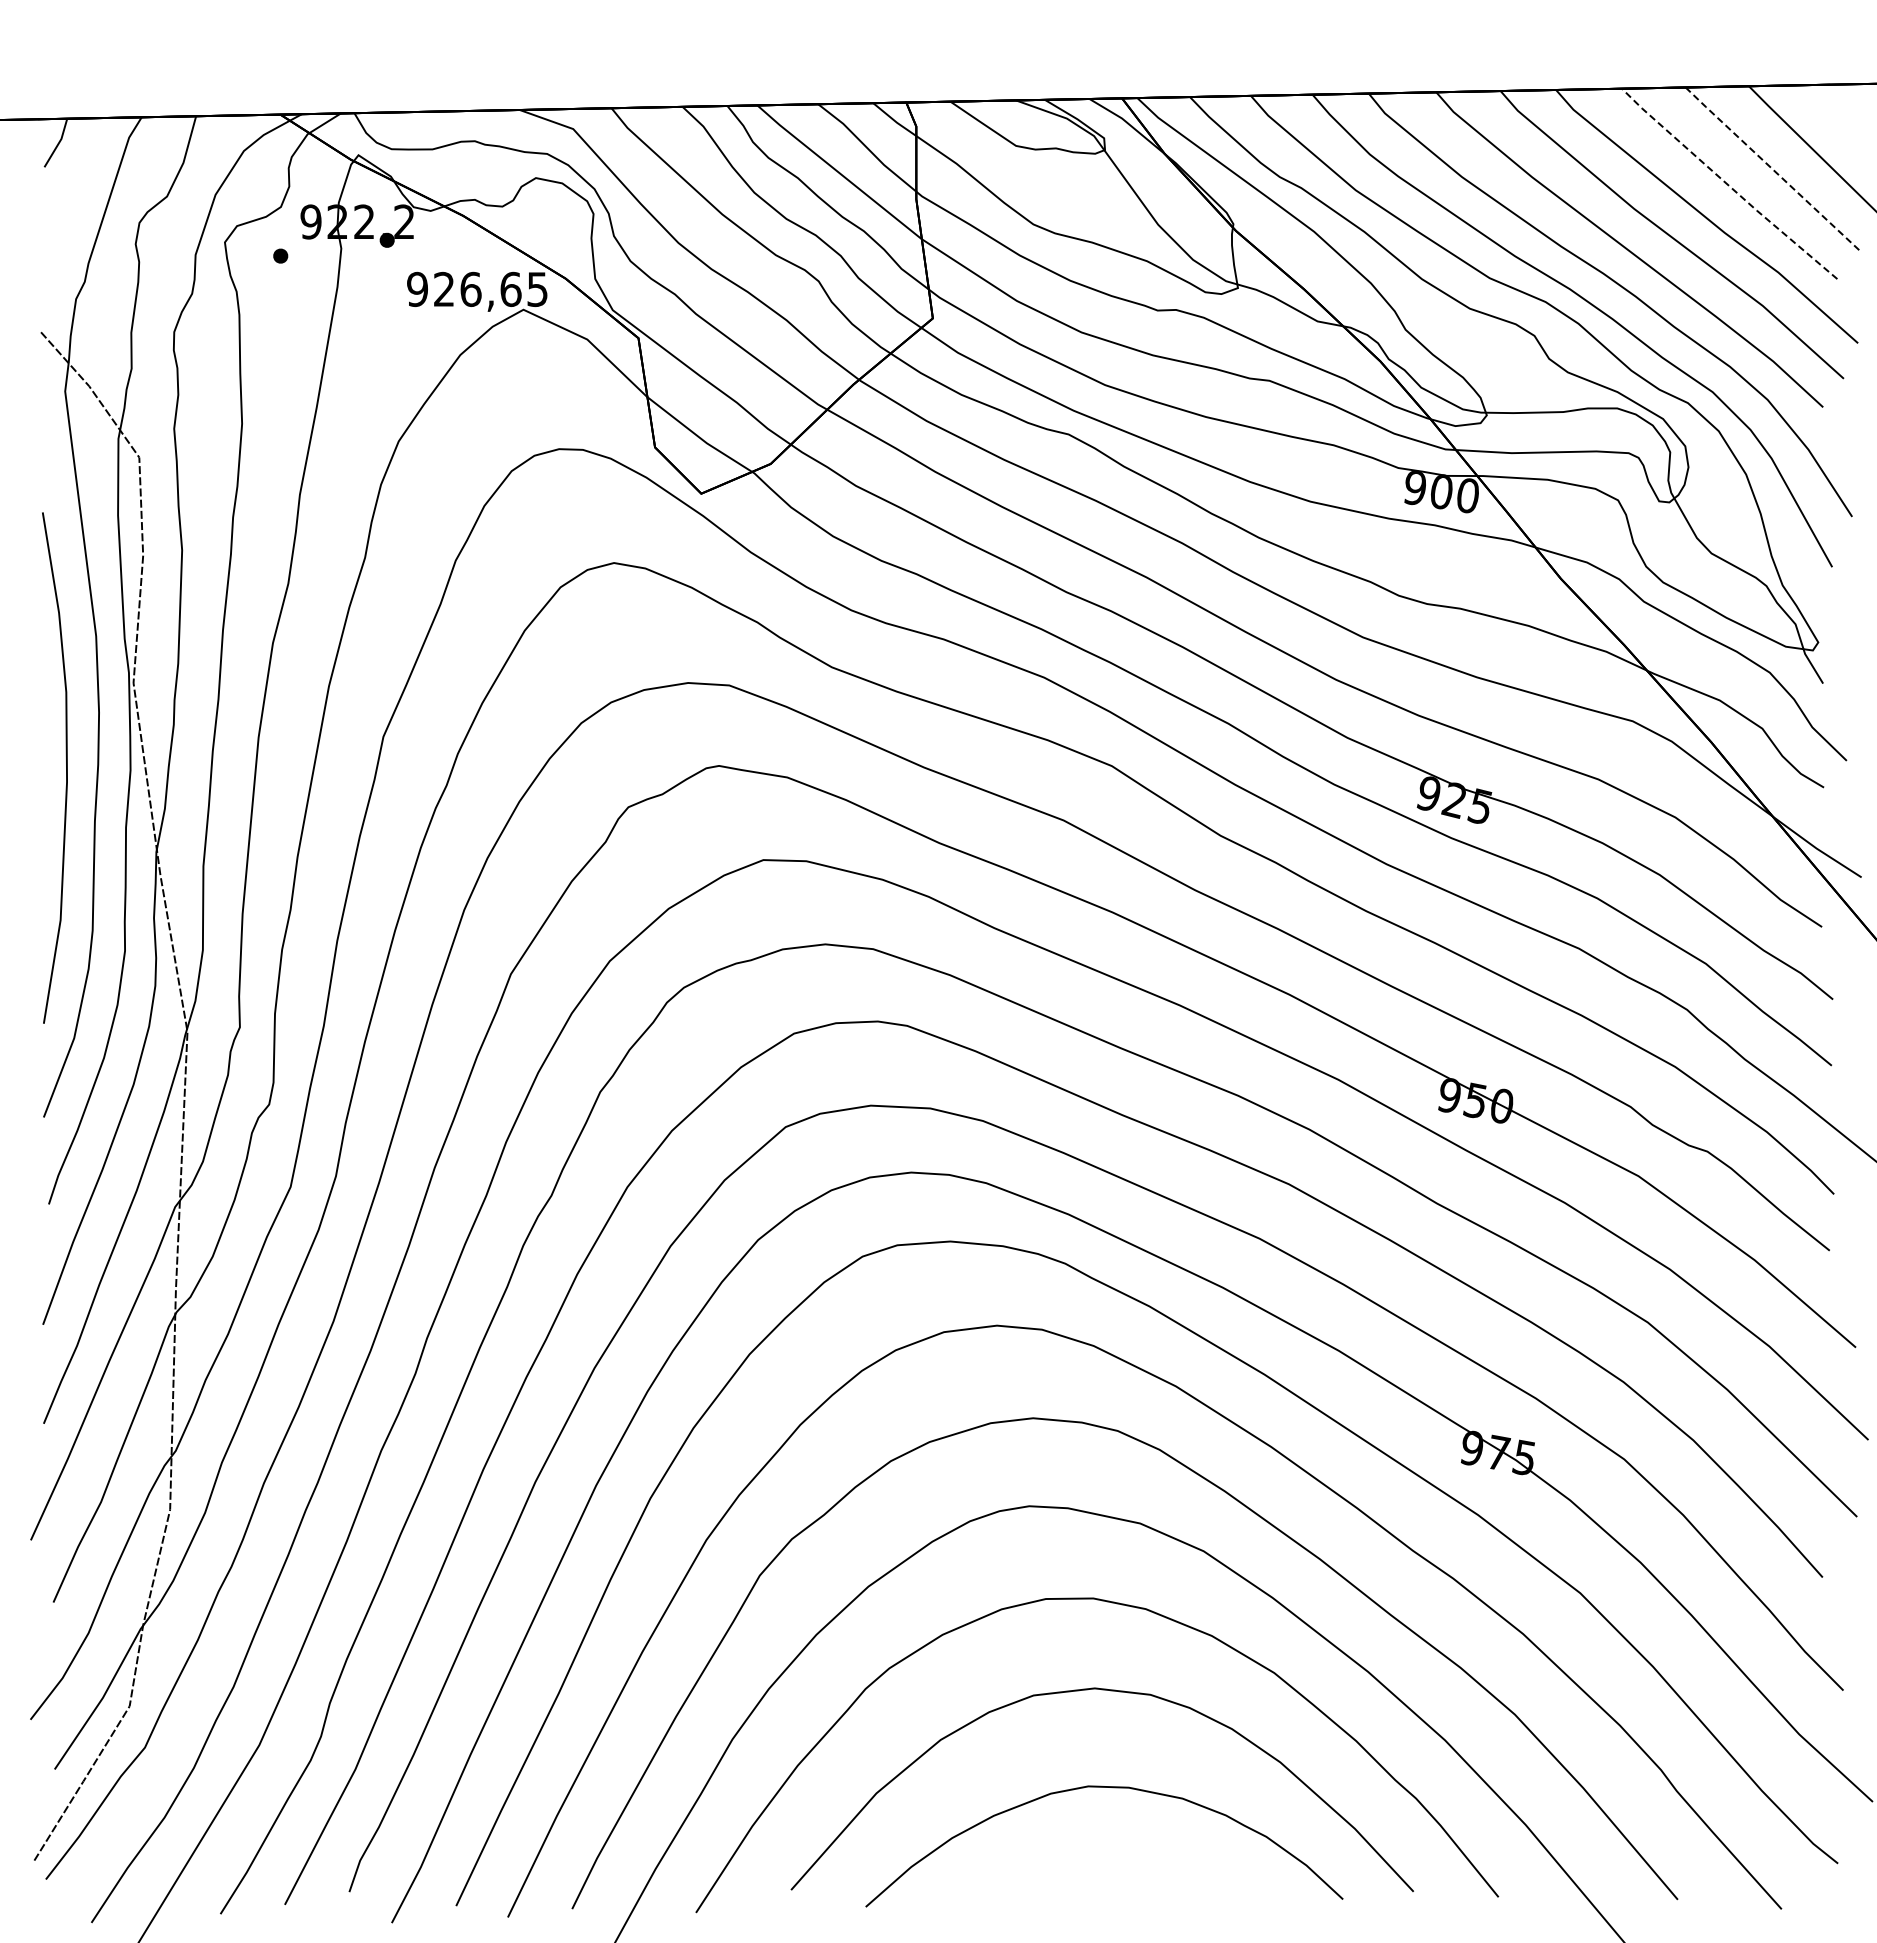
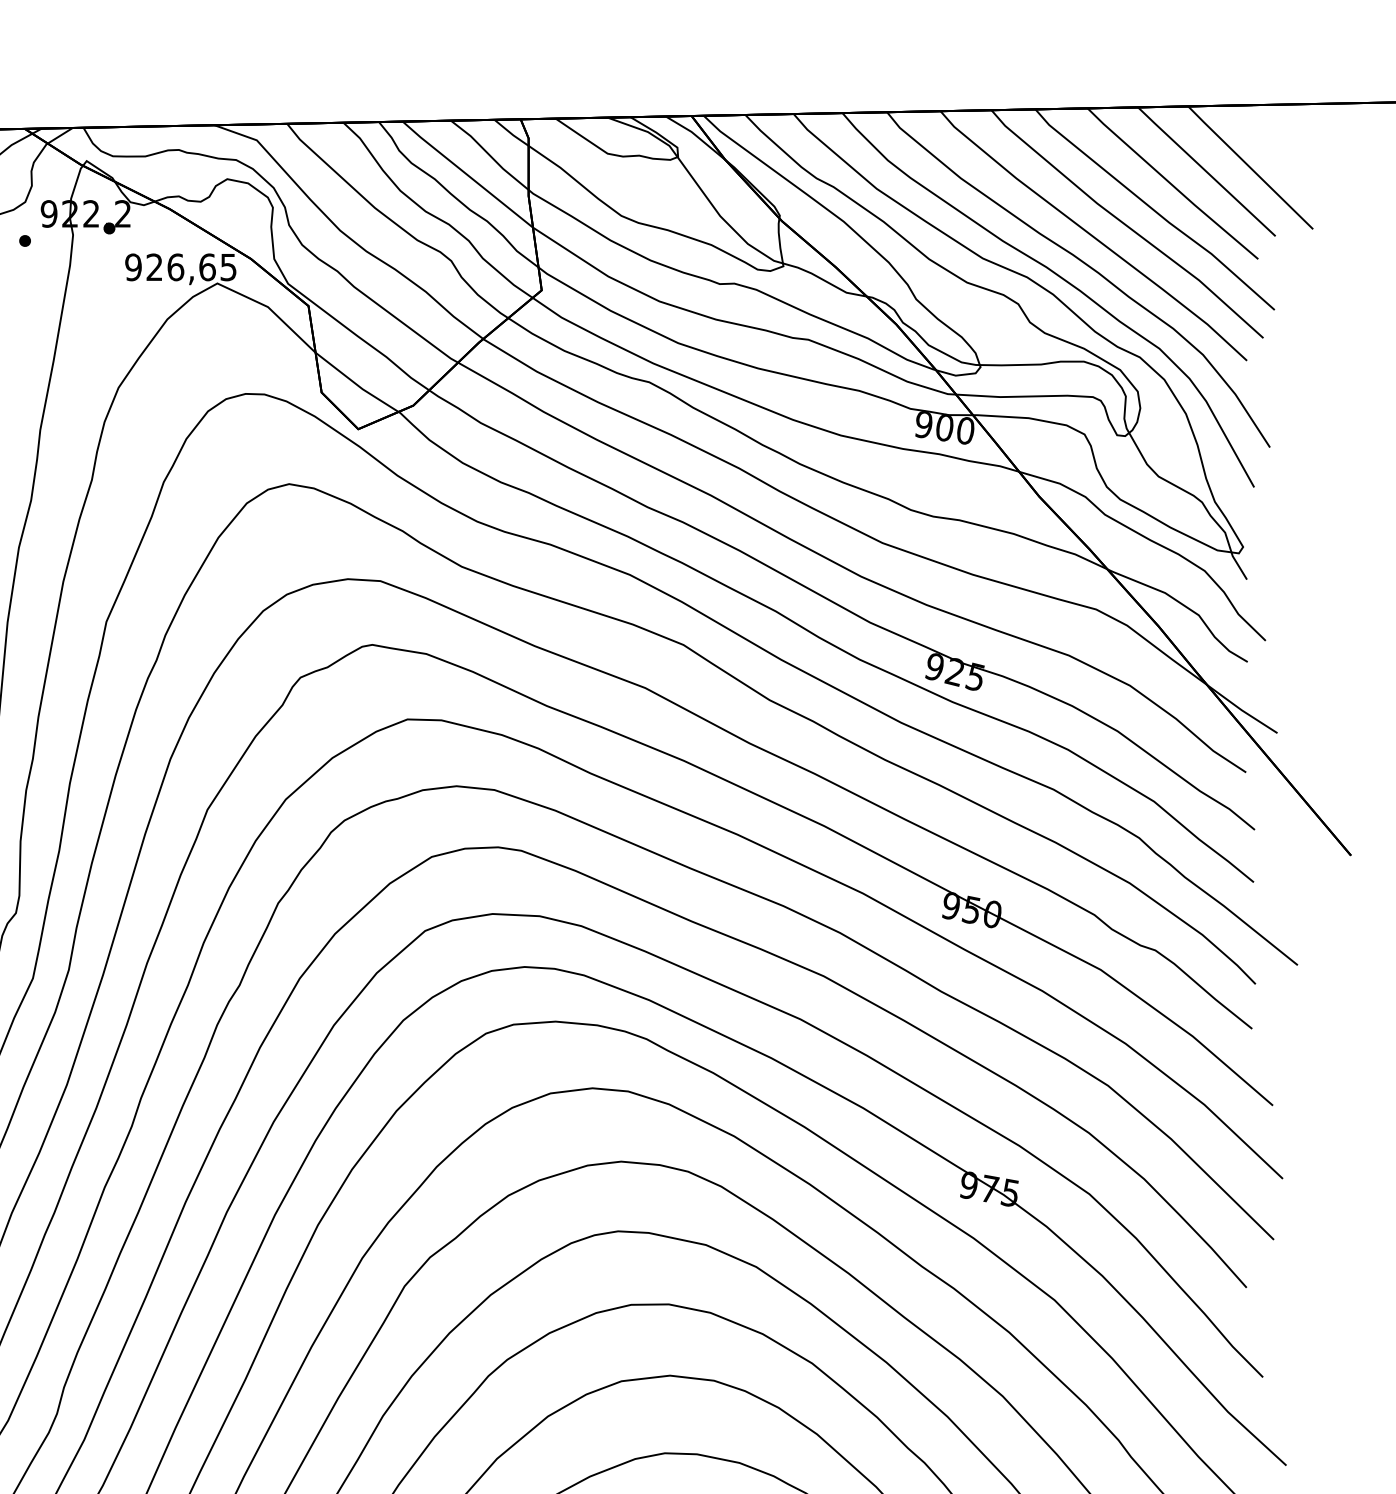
line: (1771, 168) -> (1206, 171), dashed -> solid
line: (1727, 184) -> (1171, 184), dashed -> solid

